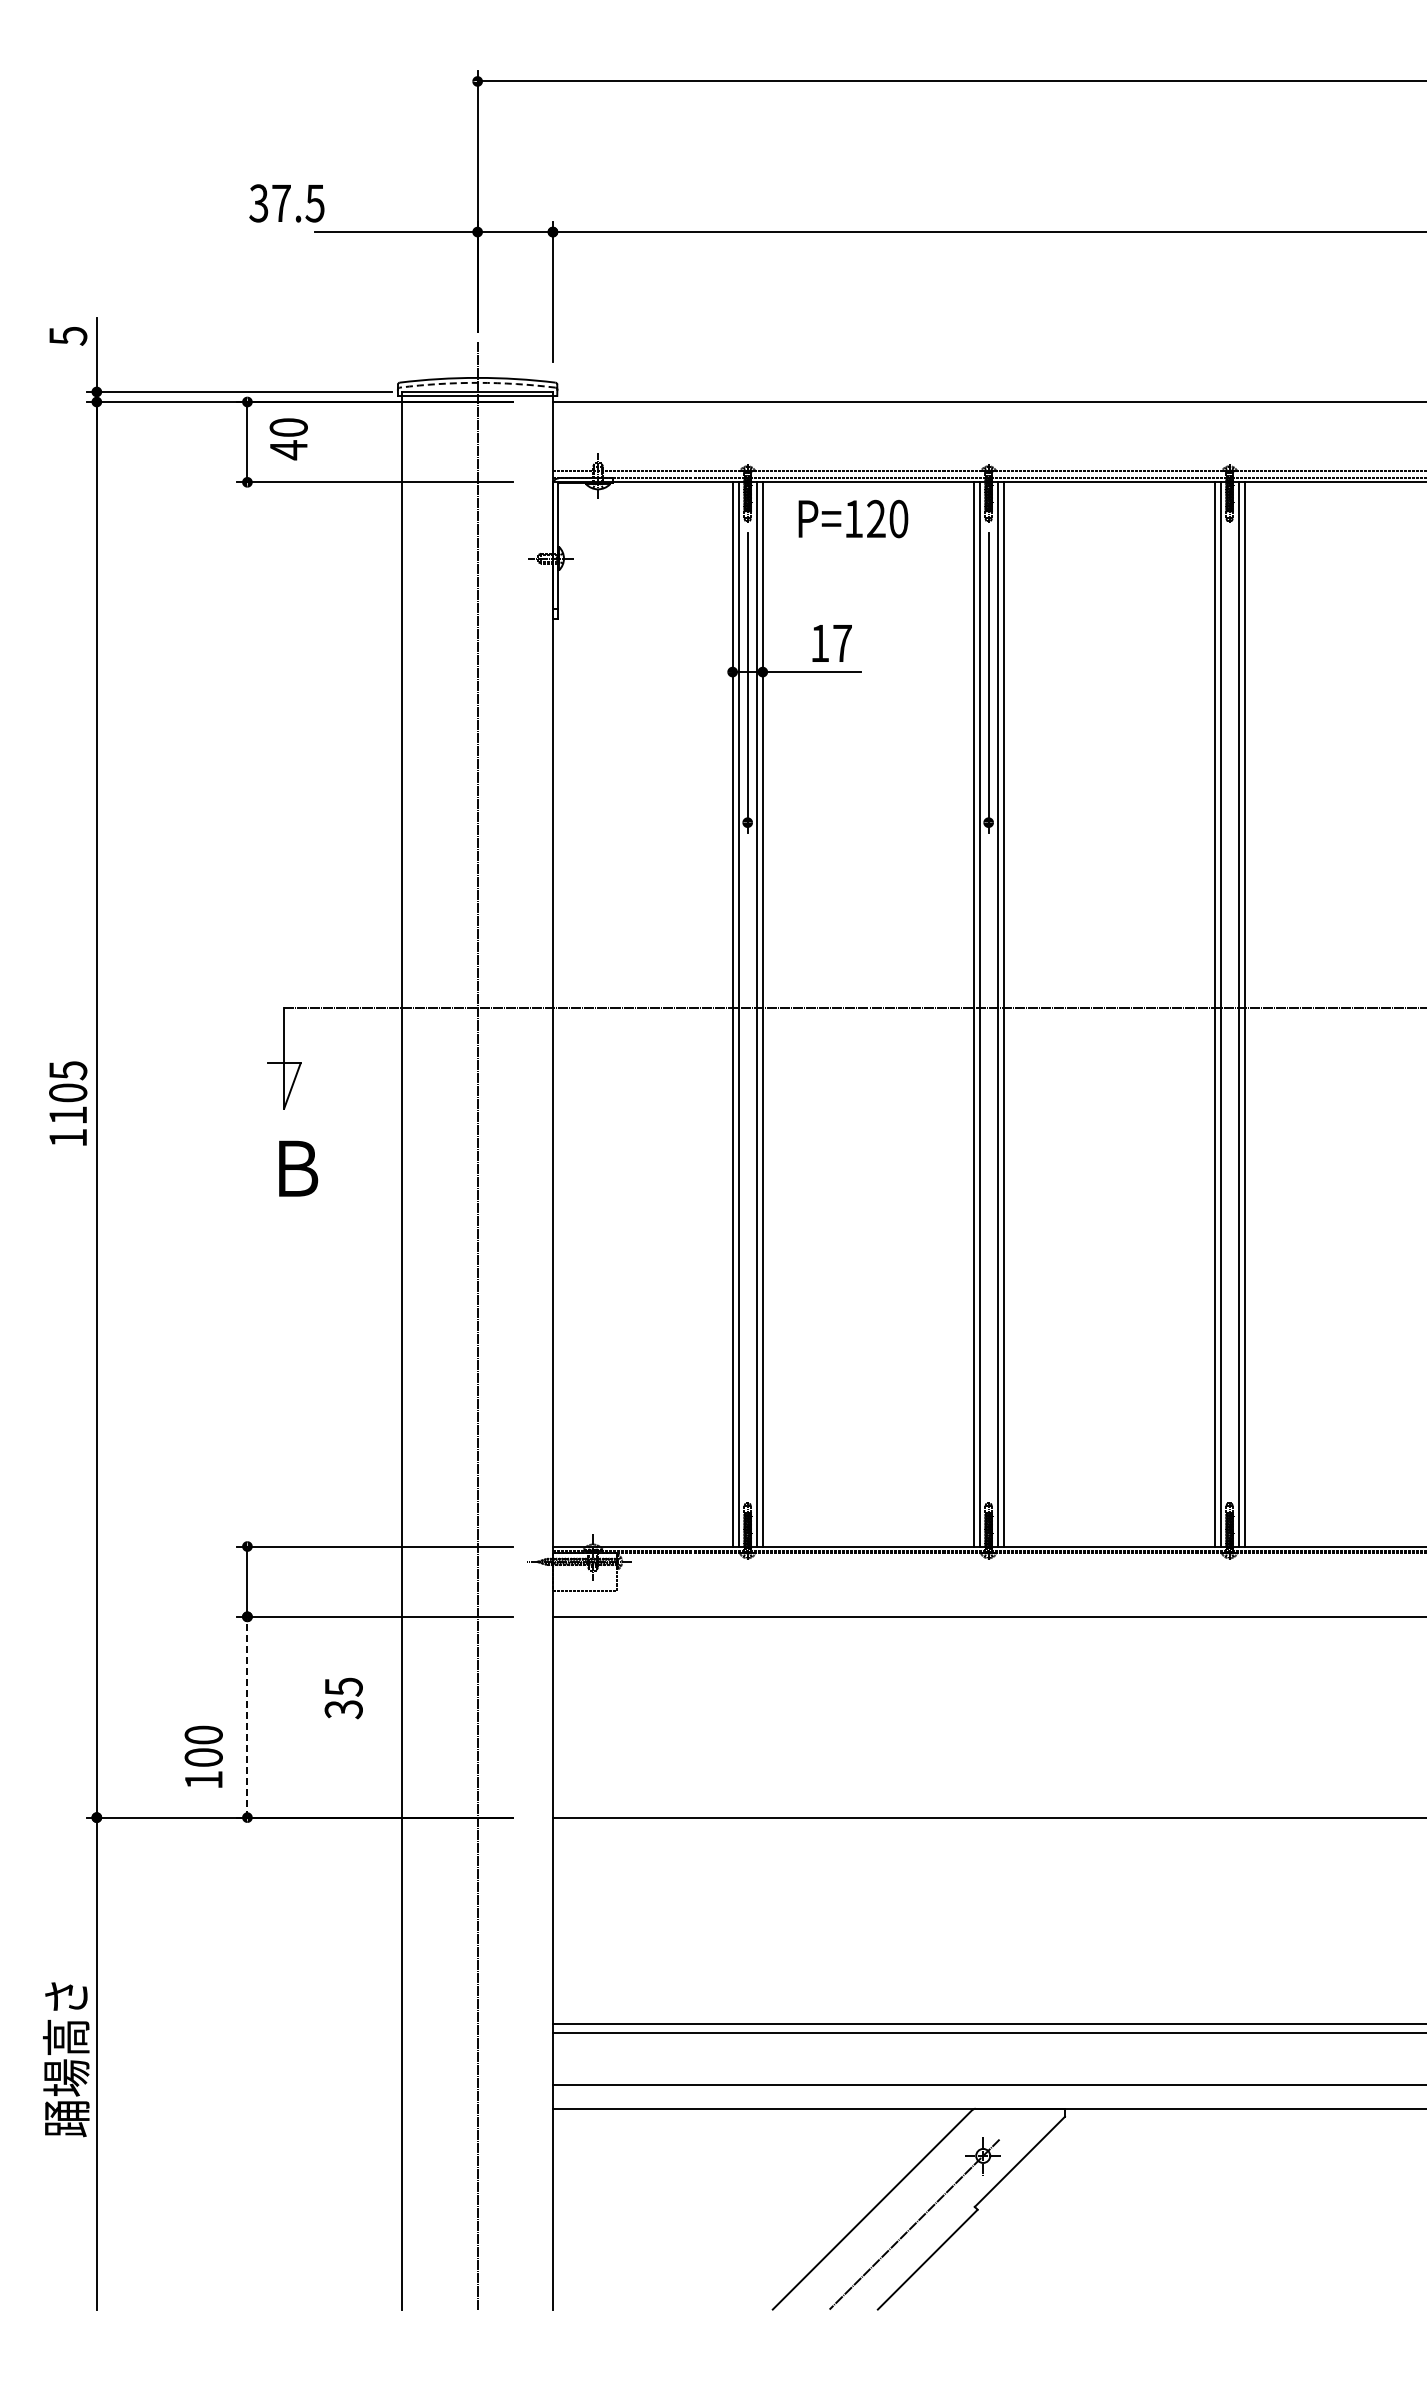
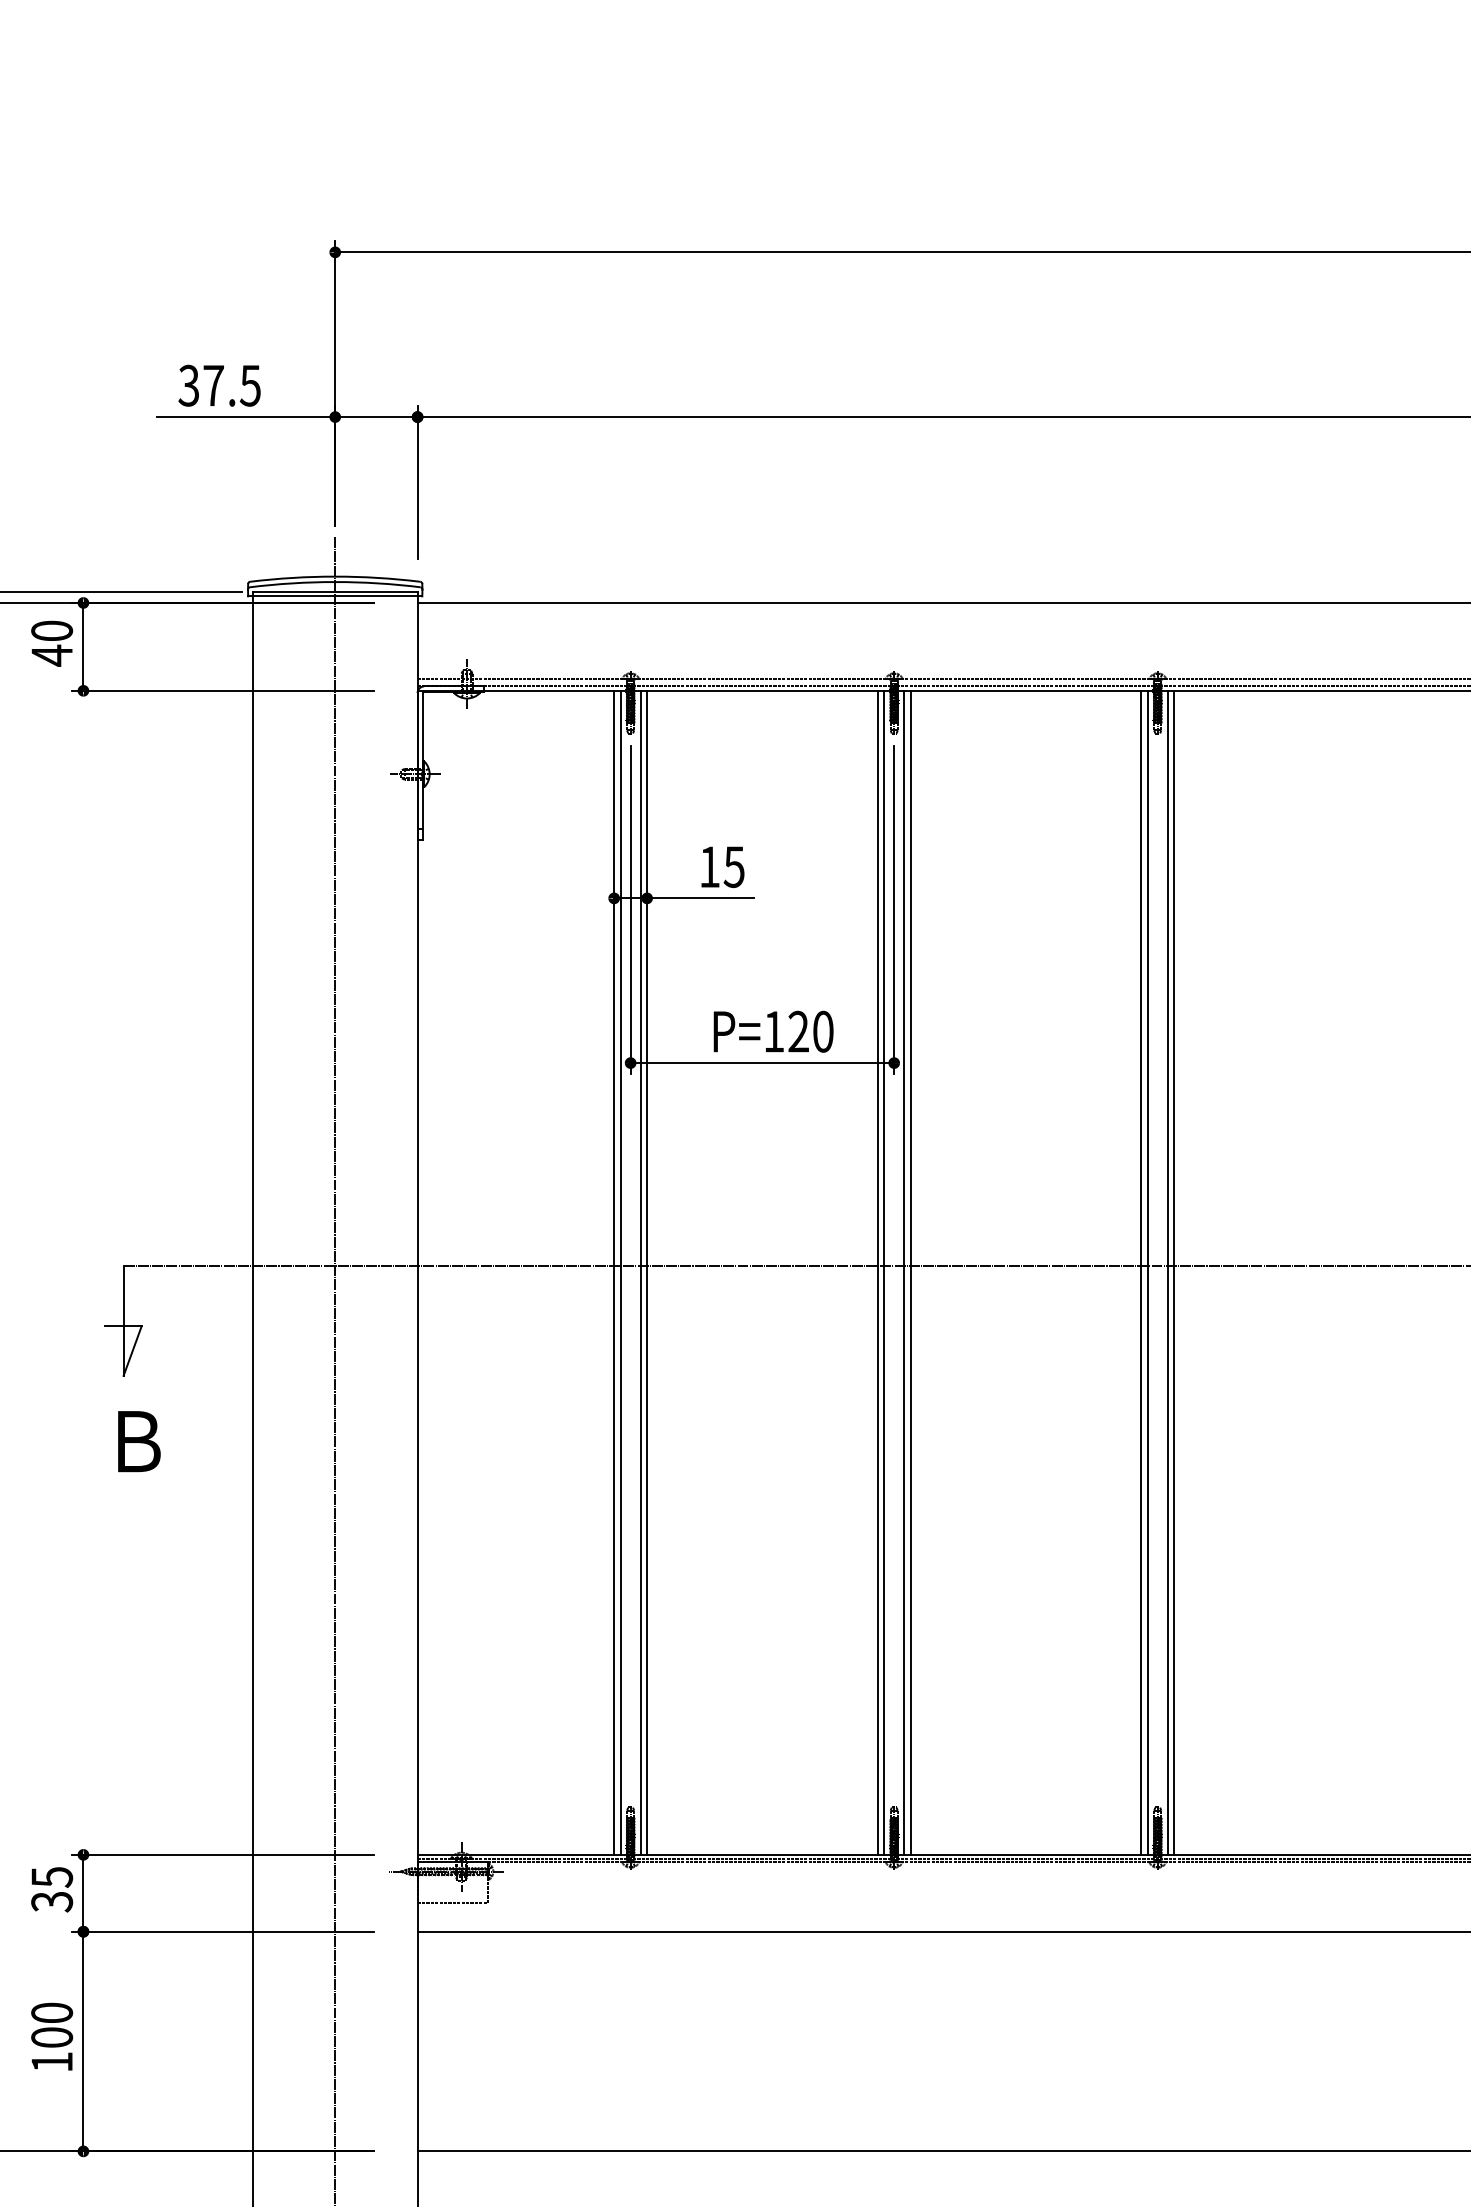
text: (286, 203) -> (219, 385), moved
arc: (477, 382) -> (335, 581), dashed -> solid
text: (288, 439) -> (51, 643), moved
text: (853, 518) -> (773, 1031), moved
text: (841, 643) -> (733, 867), 17 -> 15
line: (867, 822) -> (761, 1062), added
text: (343, 1698) -> (51, 1889), moved
line: (247, 1716) -> (83, 2040), dashed -> solid
text: (203, 1756) -> (51, 2036), moved

